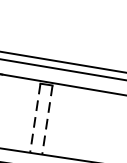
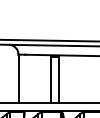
line: (35, 117) -> (51, 79), dashed -> solid
line: (47, 119) -> (59, 79), dashed -> solid

